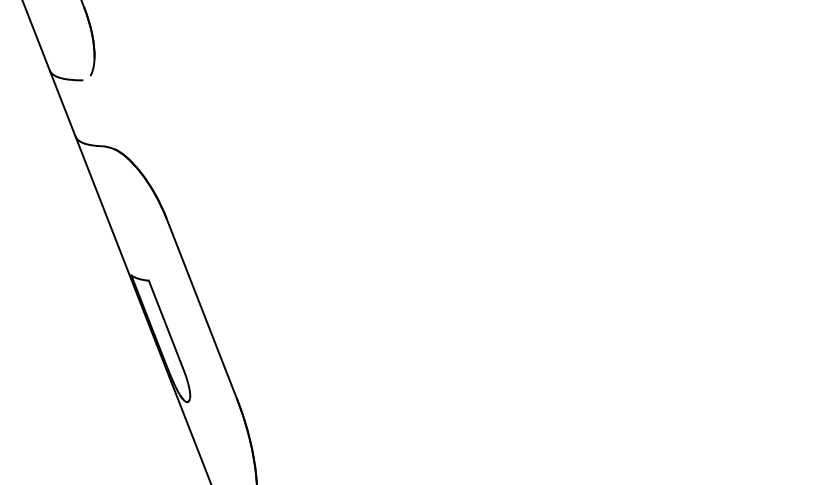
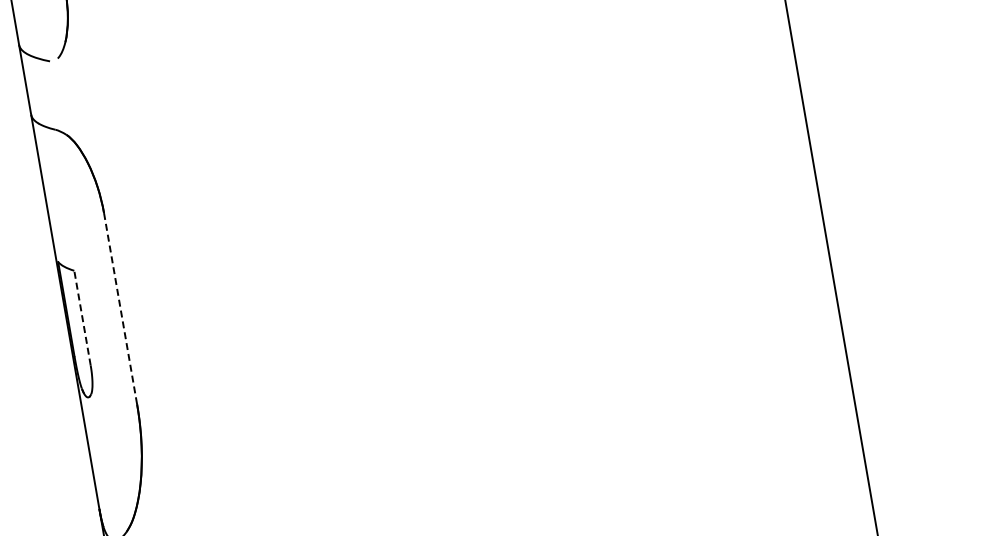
line: (201, 308) -> (120, 308), solid -> dashed
line: (166, 324) -> (82, 317), solid -> dashed

